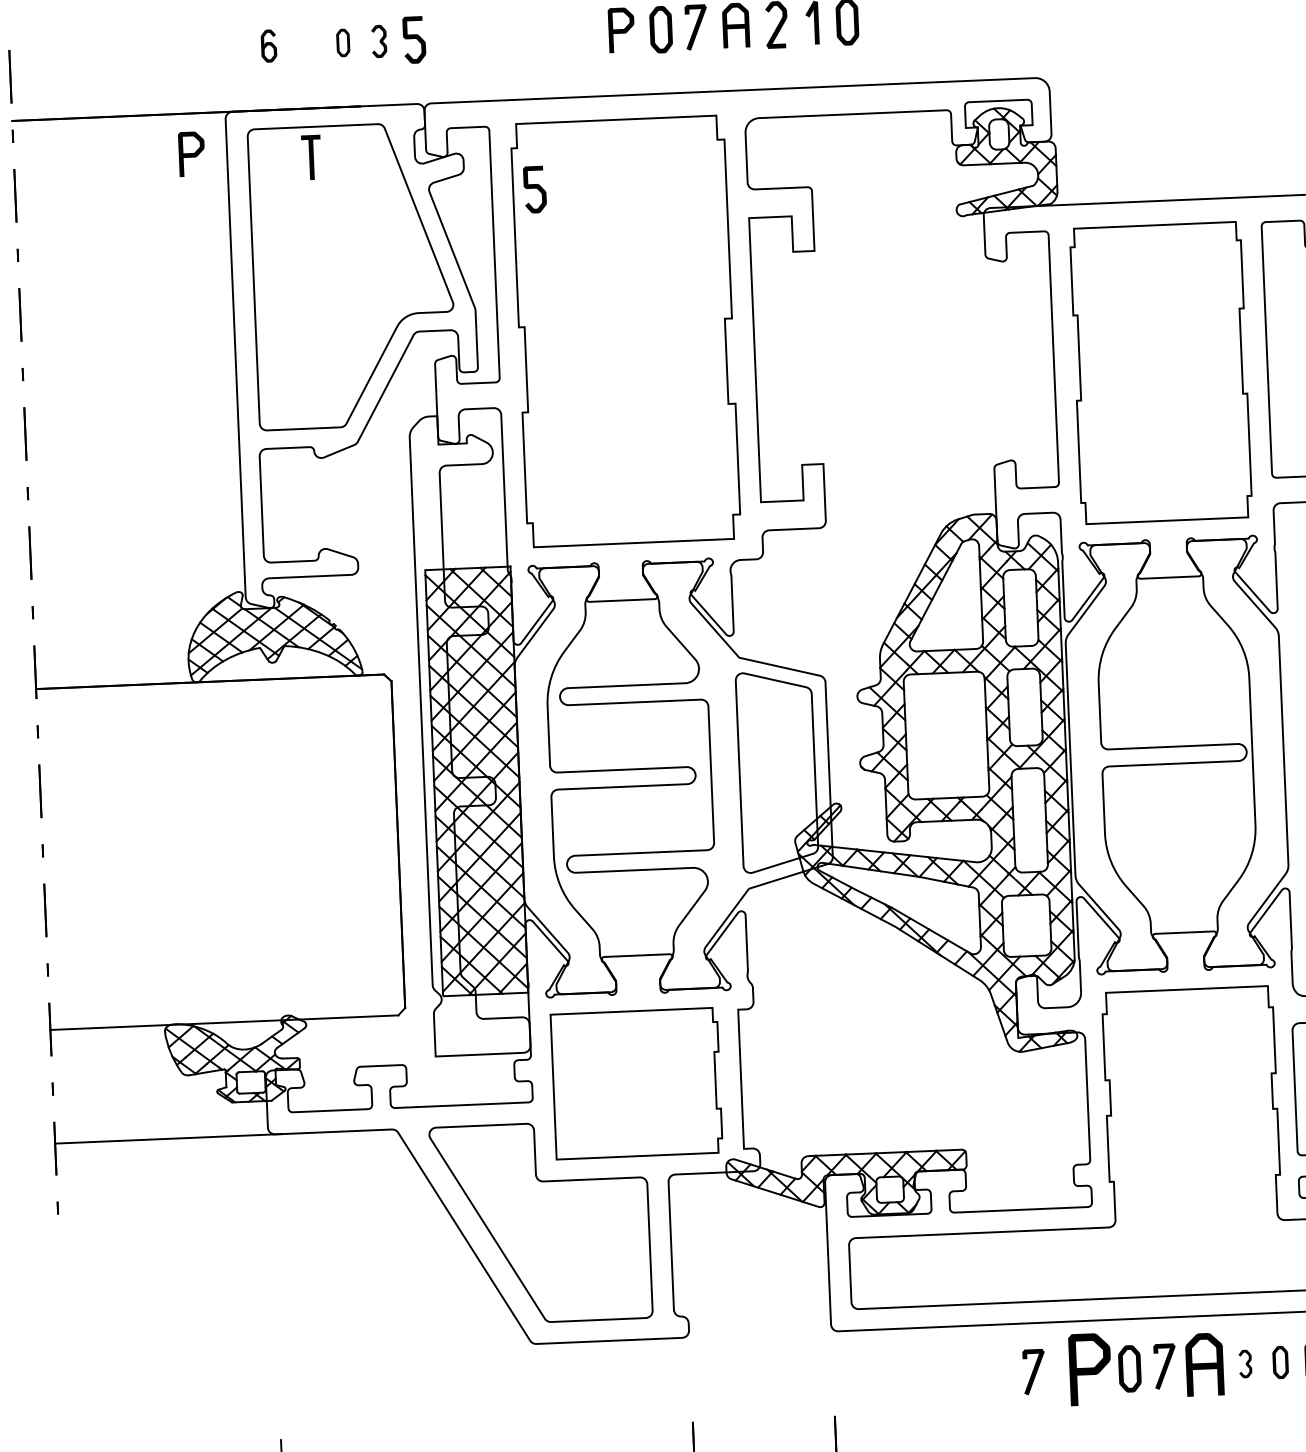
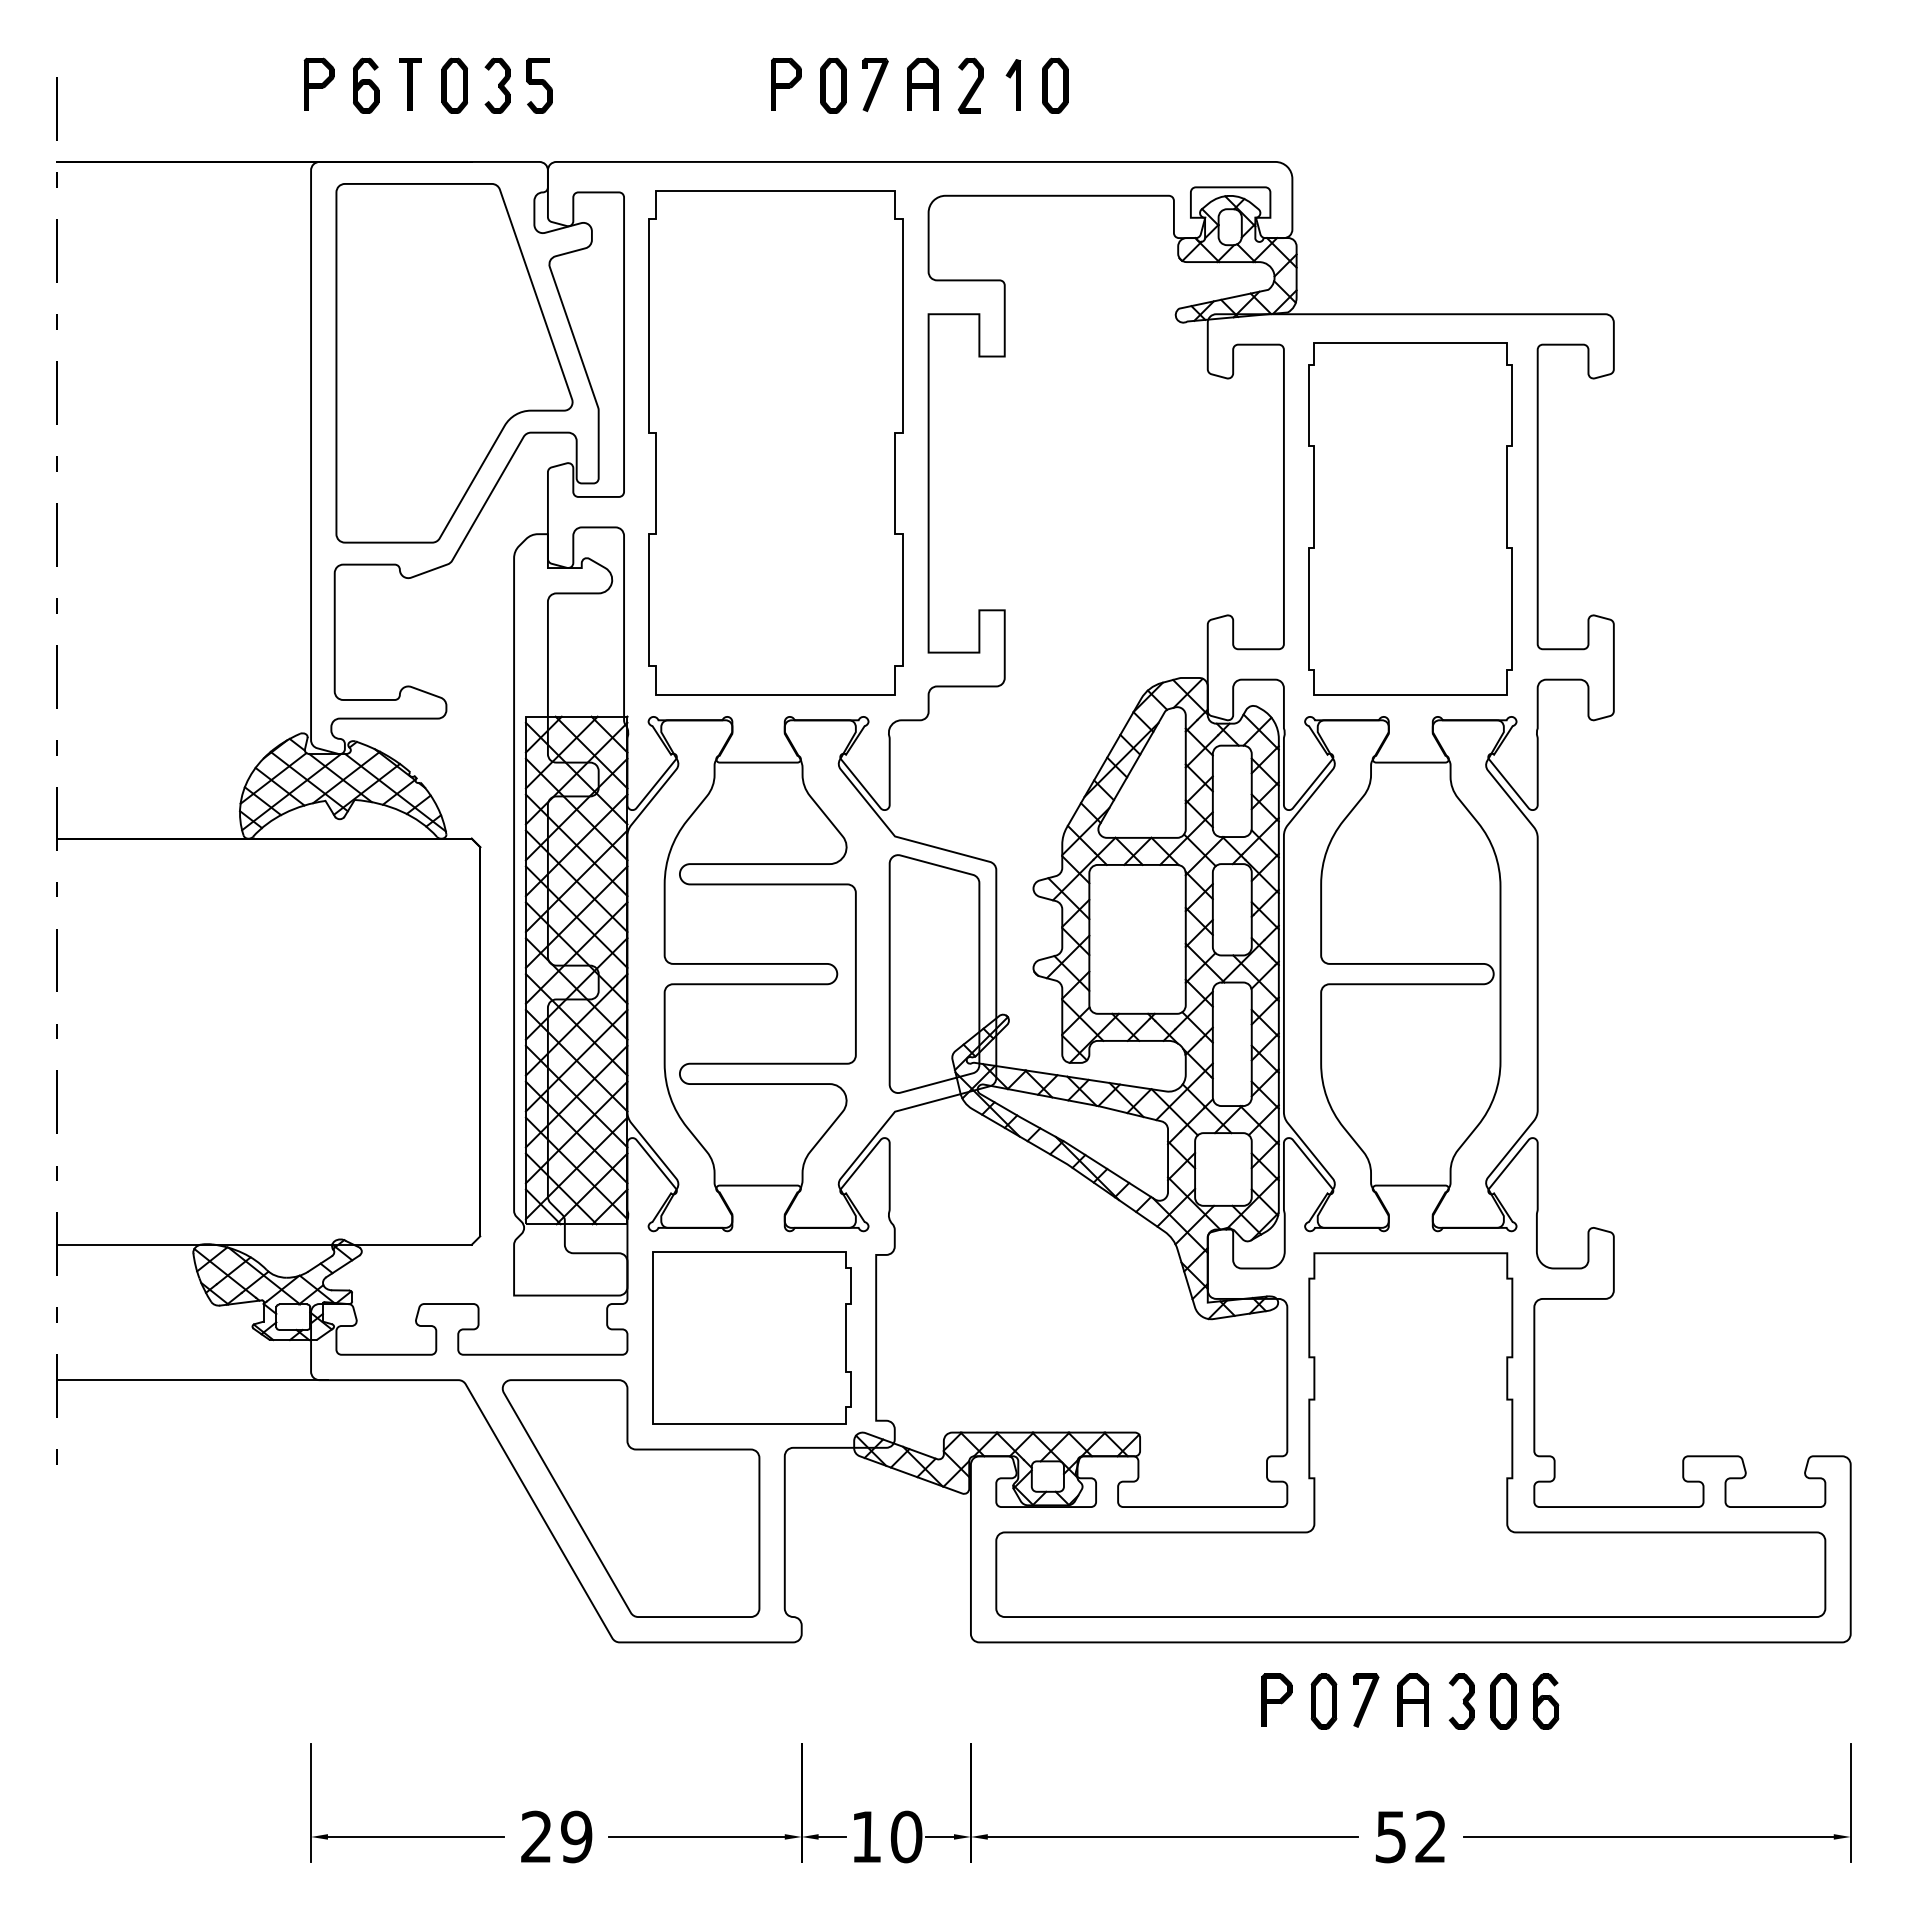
part: (379, 41) -> (497, 85), size x1.43
part: (343, 42) -> (454, 85), size x1.67
part: (269, 45) -> (366, 85), size x1.43
part: (191, 153) -> (318, 83), moved
part: (311, 157) -> (410, 84), moved
part: (535, 189) -> (675, 269), removed
part: (1280, 1362) -> (1503, 1701), size x1.43
part: (1204, 1363) -> (1413, 1699), size x0.71
part: (1245, 1363) -> (1461, 1701), size x1.67
part: (1089, 1368) -> (1276, 1699), size x0.62
part: (1034, 1371) -> (1210, 1700), removed

